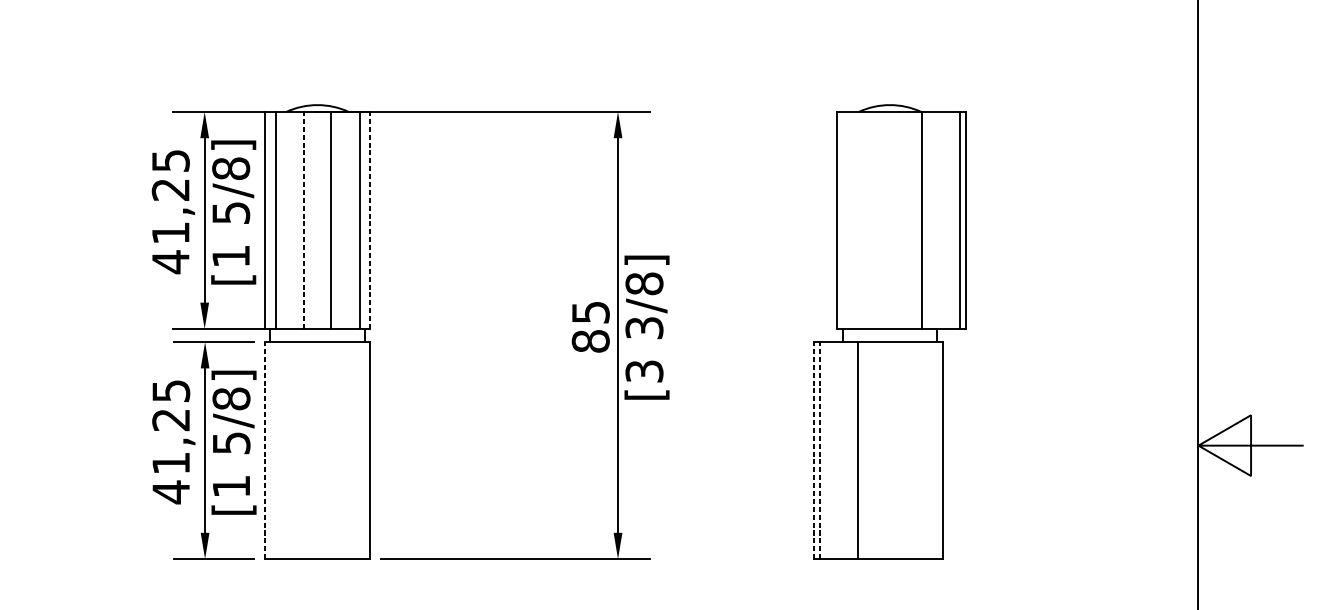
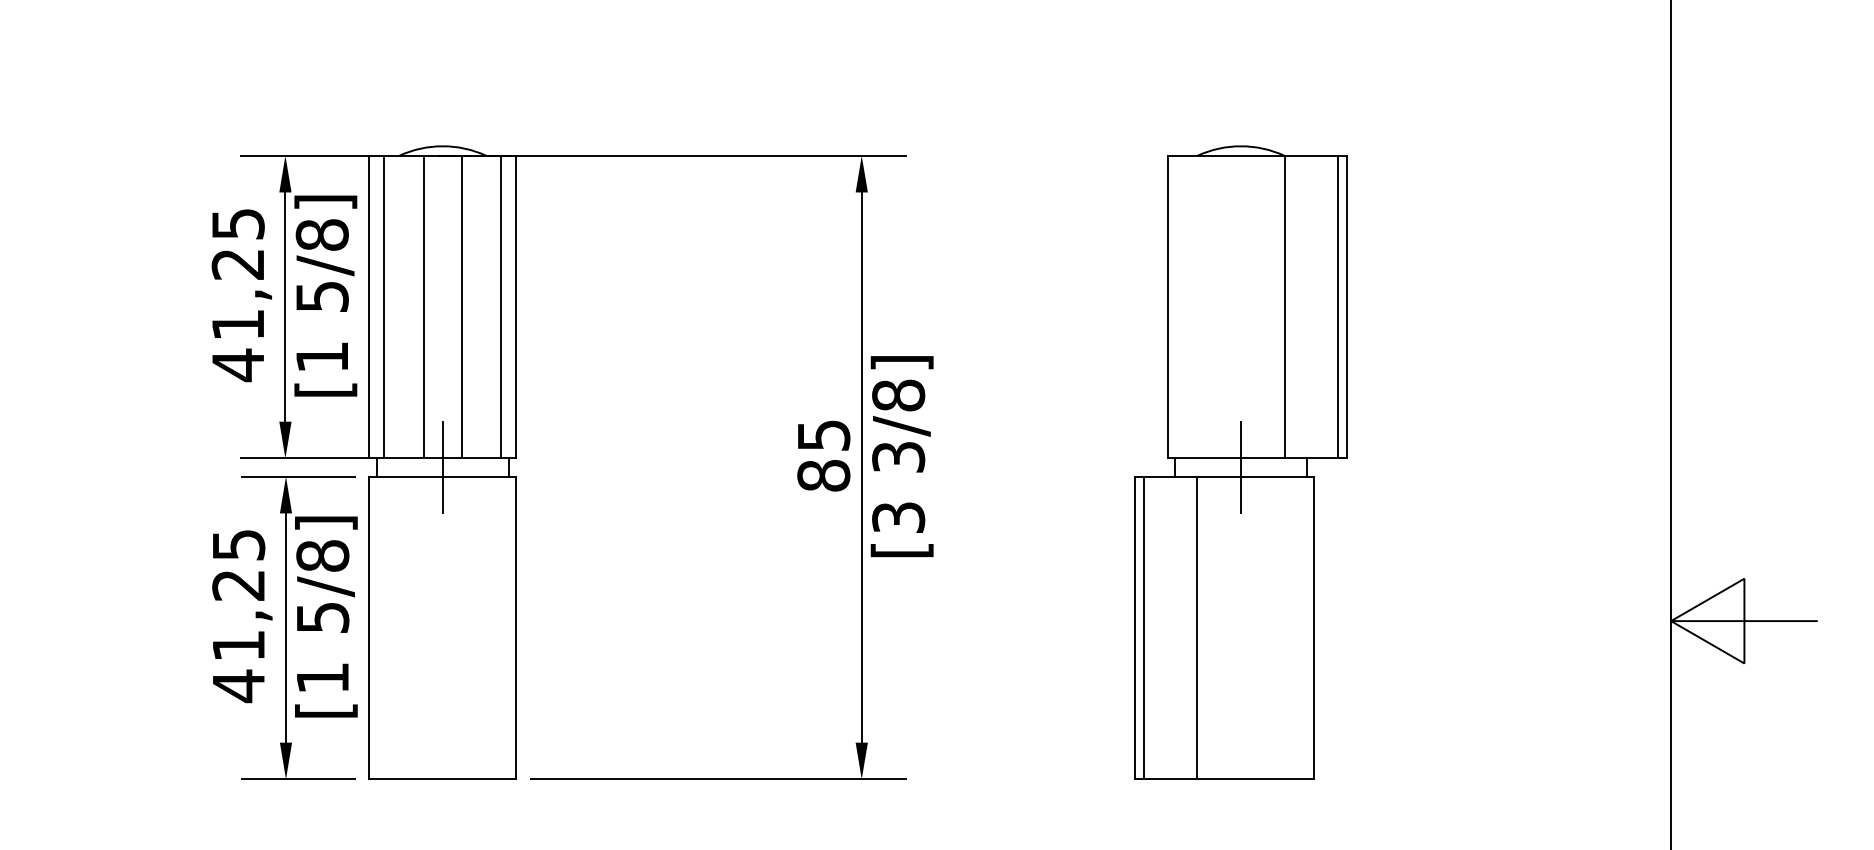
line: (304, 220) -> (424, 306), dashed -> solid
line: (370, 220) -> (516, 306), dashed -> solid
line: (317, 335) -> (442, 467), added
line: (889, 335) -> (1240, 467), added
line: (264, 450) -> (369, 627), dashed -> solid
line: (813, 450) -> (1134, 627), dashed -> solid
line: (820, 450) -> (1143, 627), dashed -> solid

